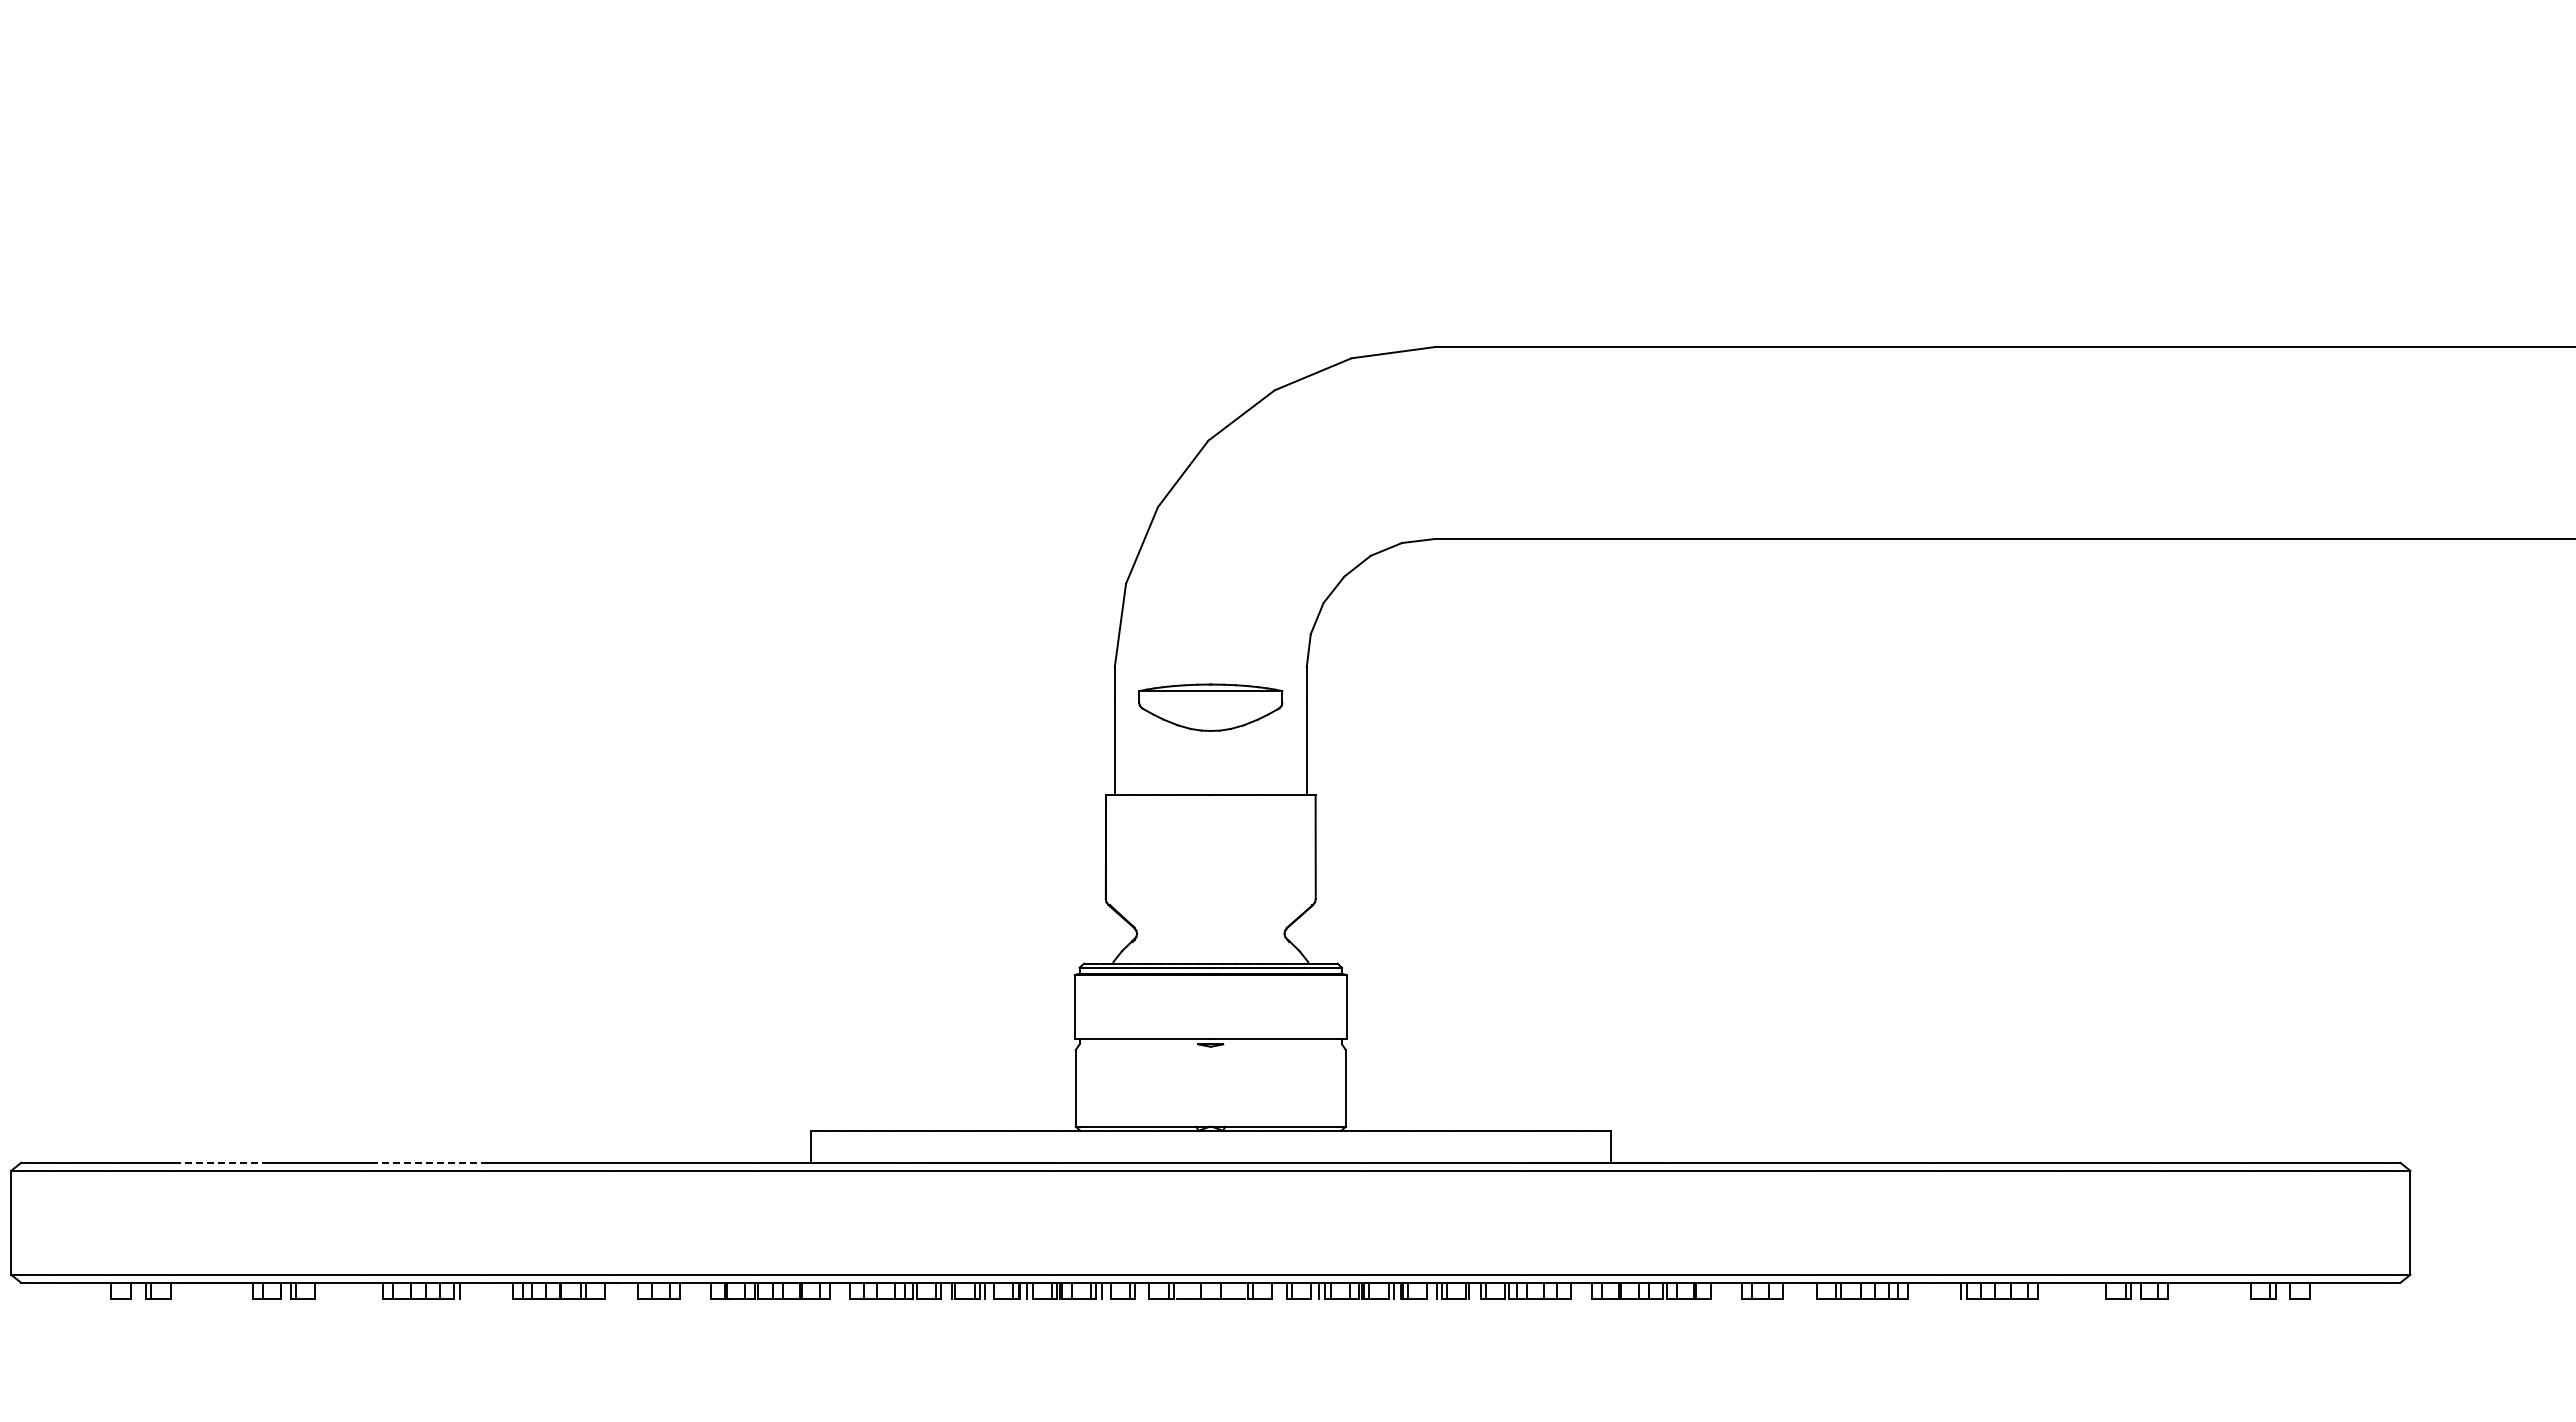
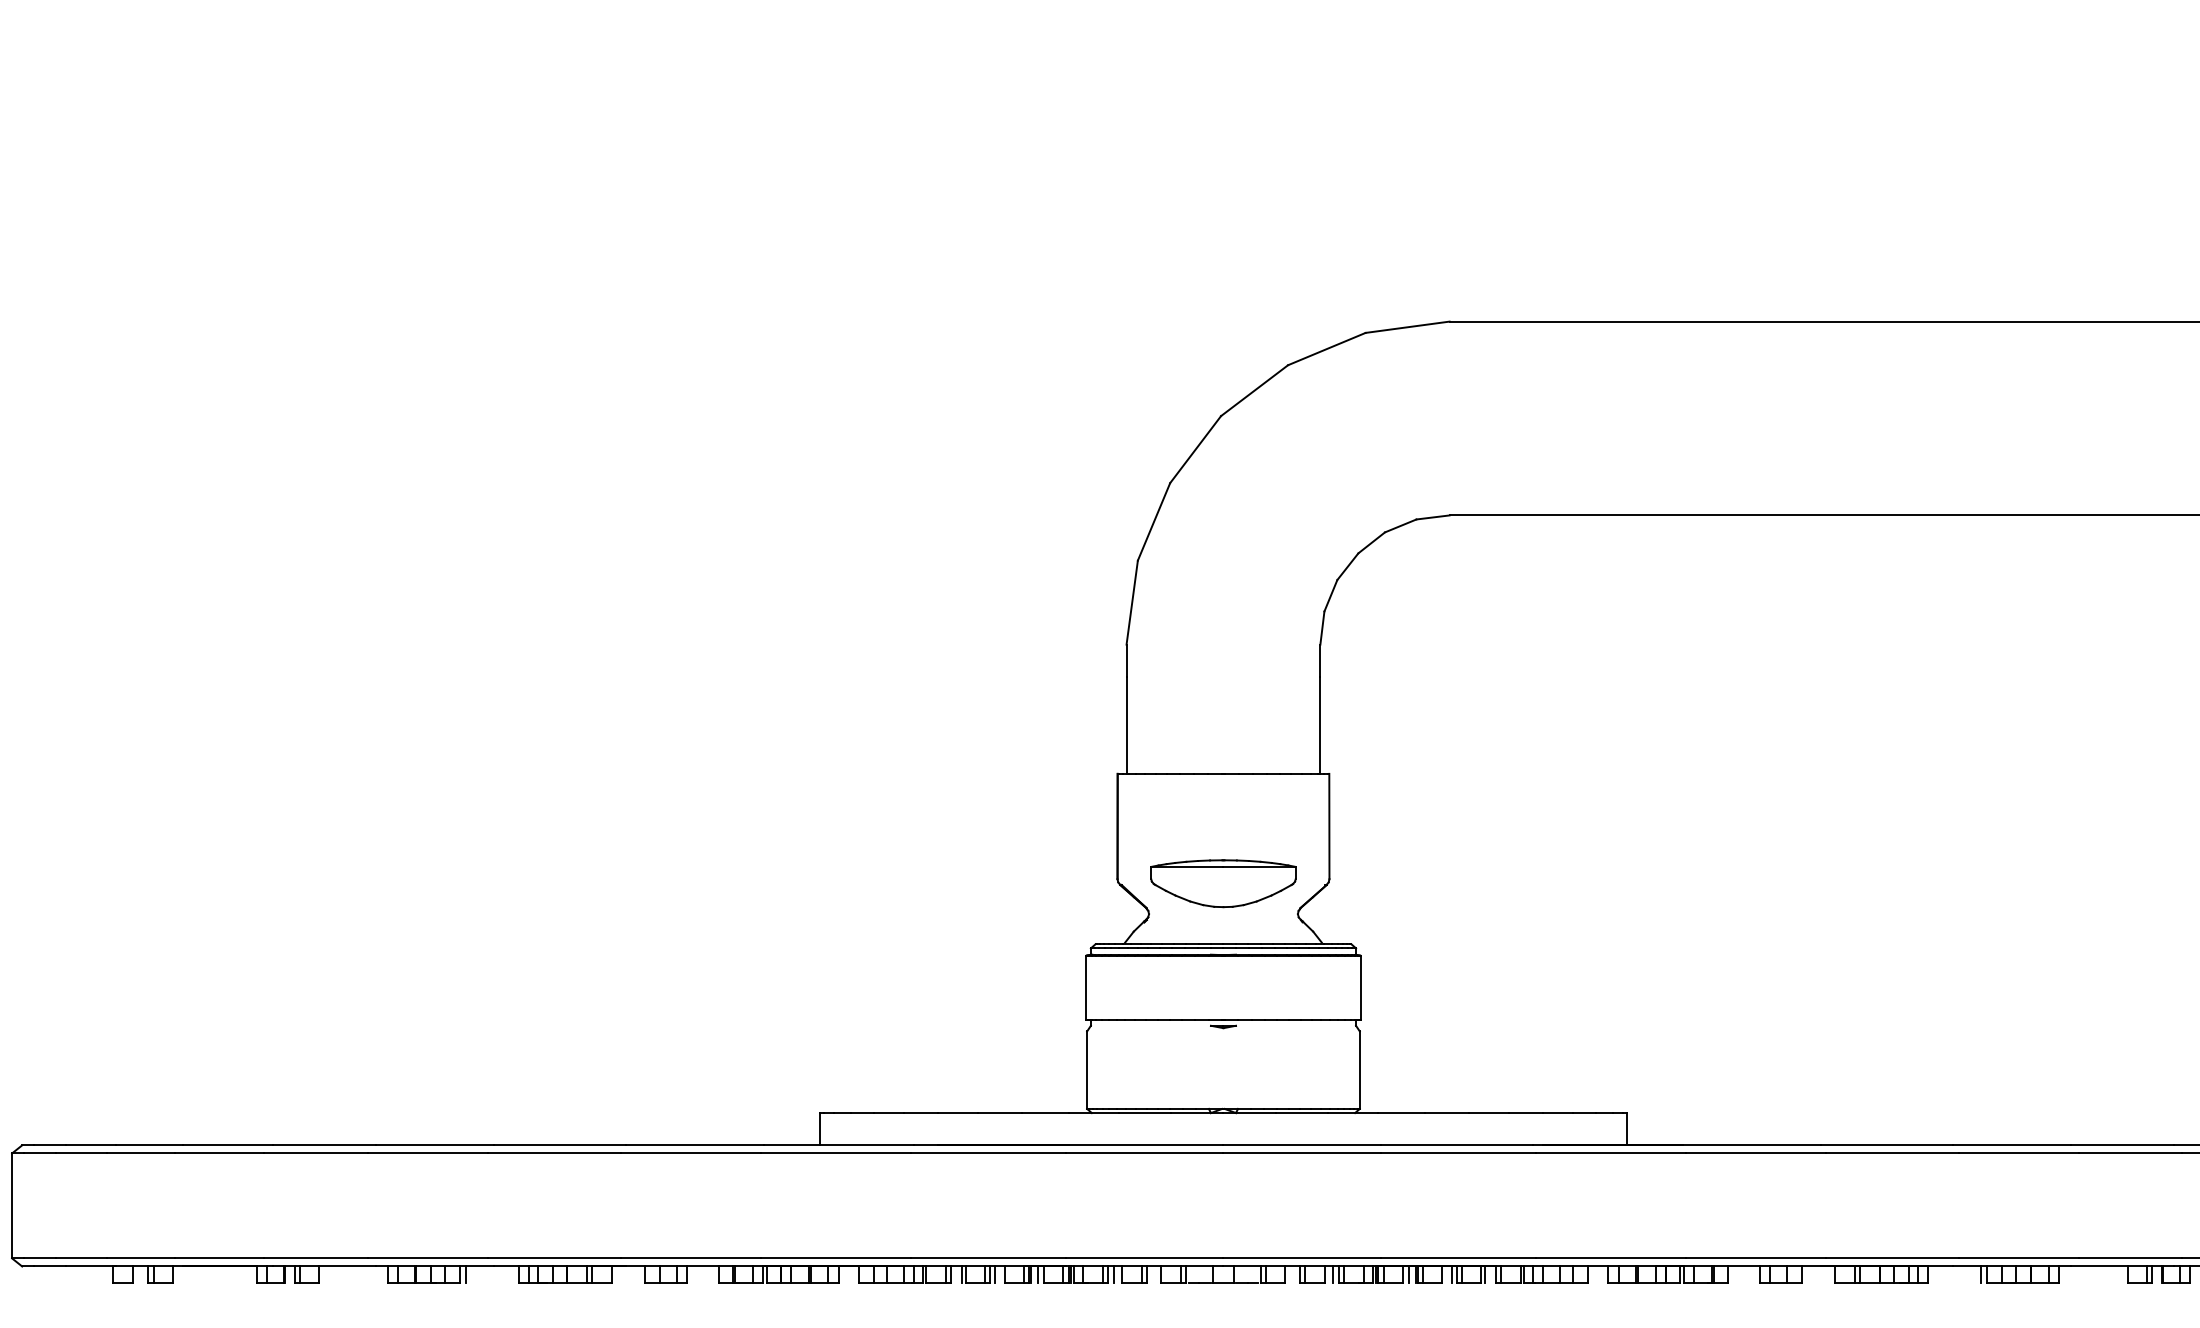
part: (1210, 707) -> (1223, 883), moved
line: (224, 1162) -> (227, 1144), dashed -> solid
line: (430, 1162) -> (435, 1144), dashed -> solid

